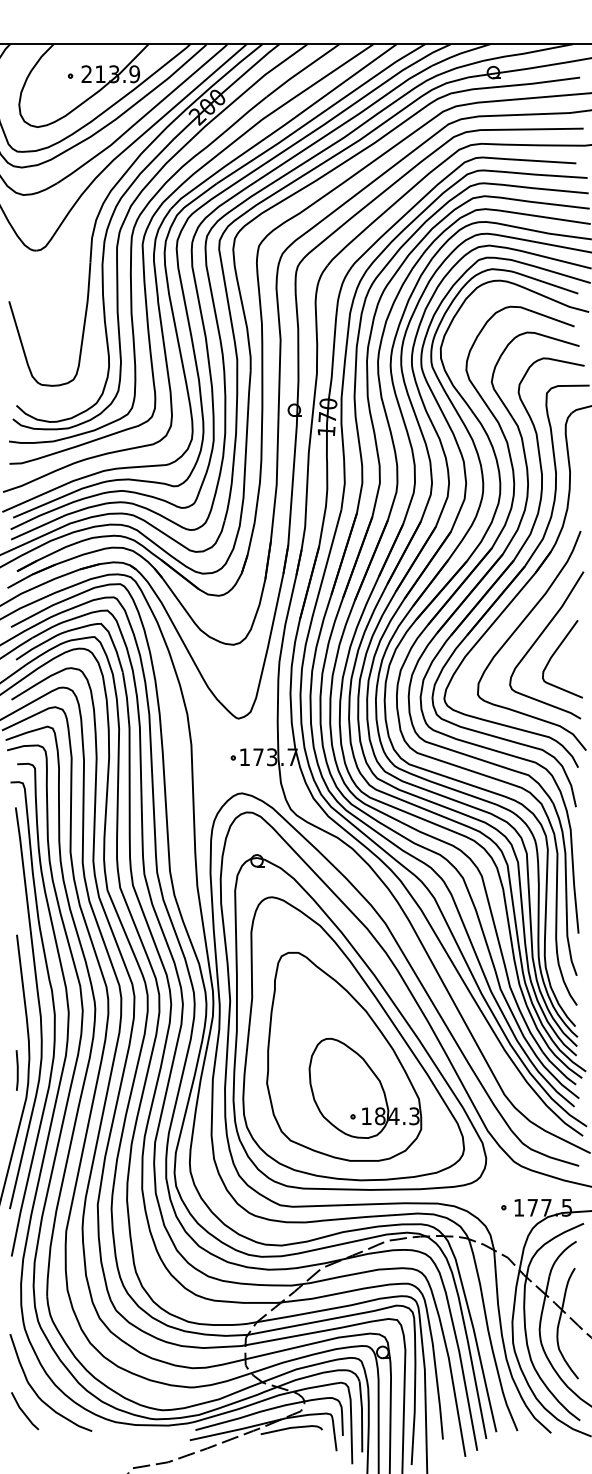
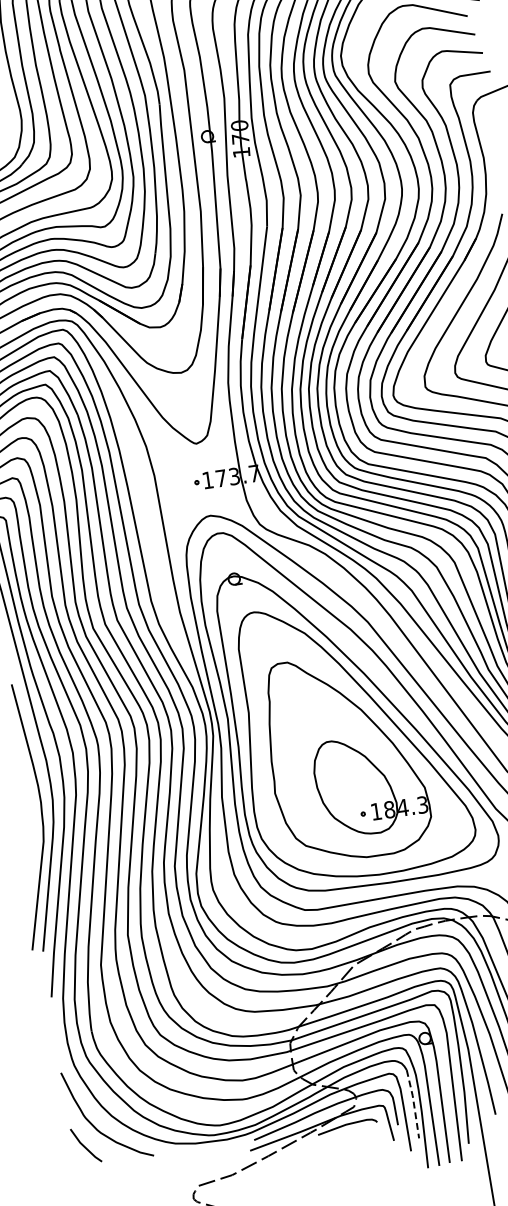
line: (16, 1070) -> (30, 816), removed
line: (362, 1416) -> (414, 1103), solid -> dashed

